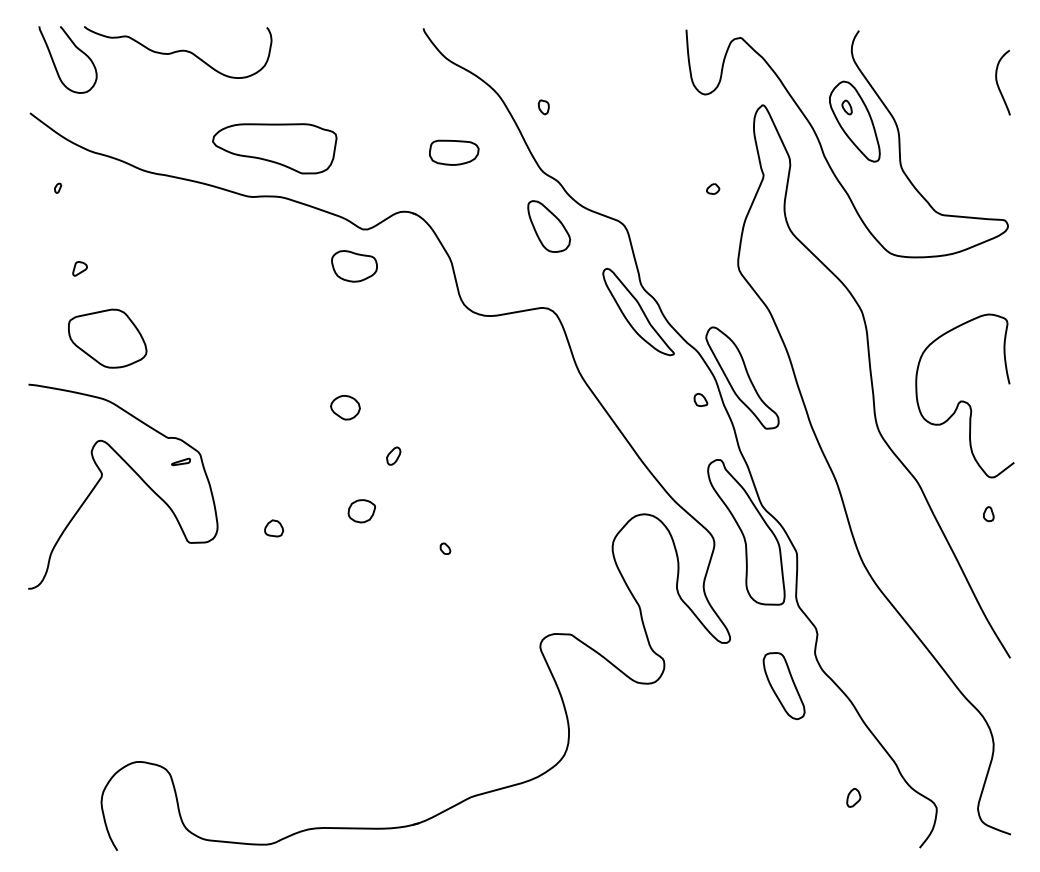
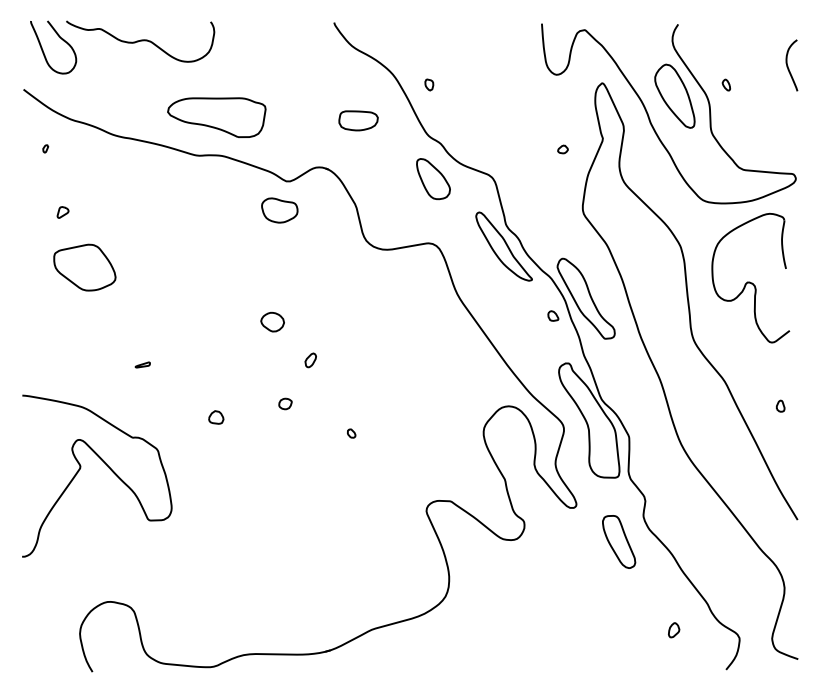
part: (846, 107) -> (725, 85), moved
part: (964, 395) -> (750, 277), moved
curve: (135, 473) -> (106, 465), moved
part: (361, 511) -> (285, 404), size x0.6

